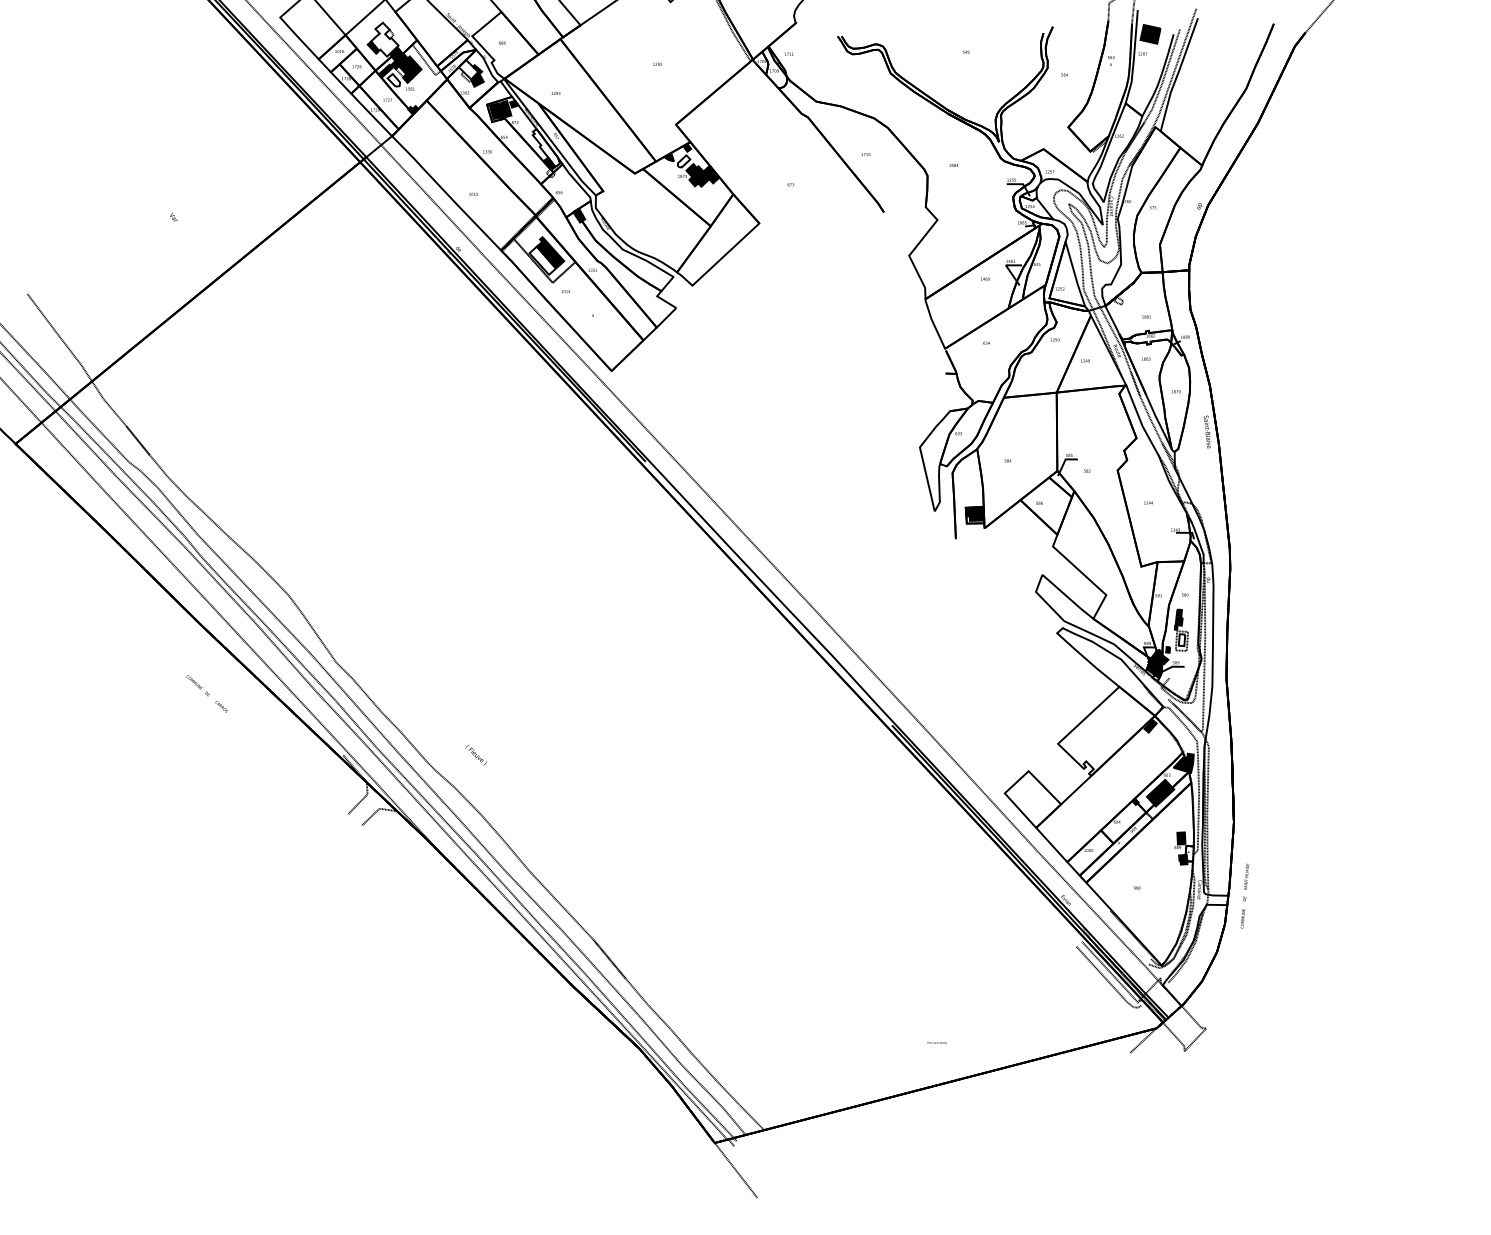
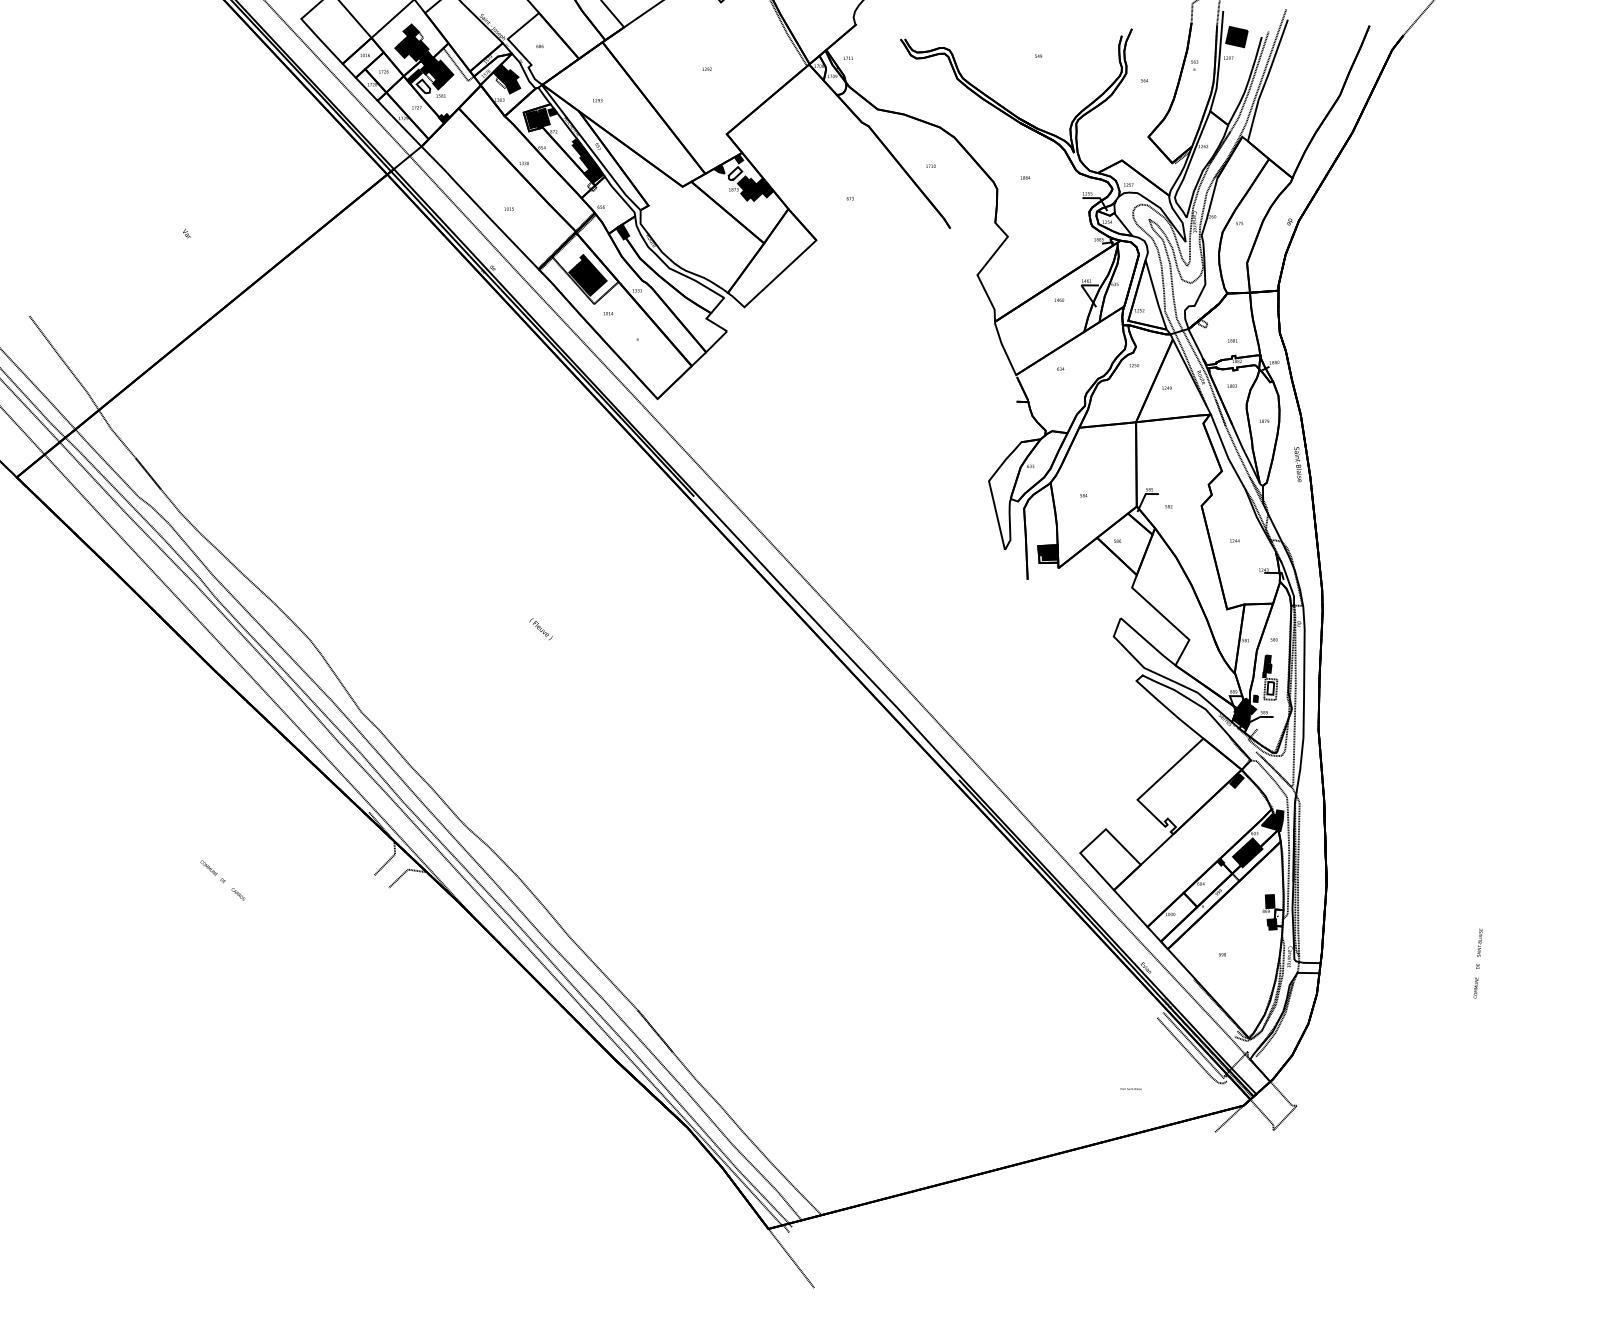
fill: (384, 39) -> (413, 42), added
fill: (468, 69) -> (503, 74), added
fill: (545, 148) -> (586, 159), added
fill: (542, 260) -> (583, 280), added
text: (207, 693) -> (223, 880), moved
text: (475, 755) -> (540, 629), moved
text: (1244, 895) -> (1477, 962), moved
text: (936, 1042) -> (1130, 1088), moved

